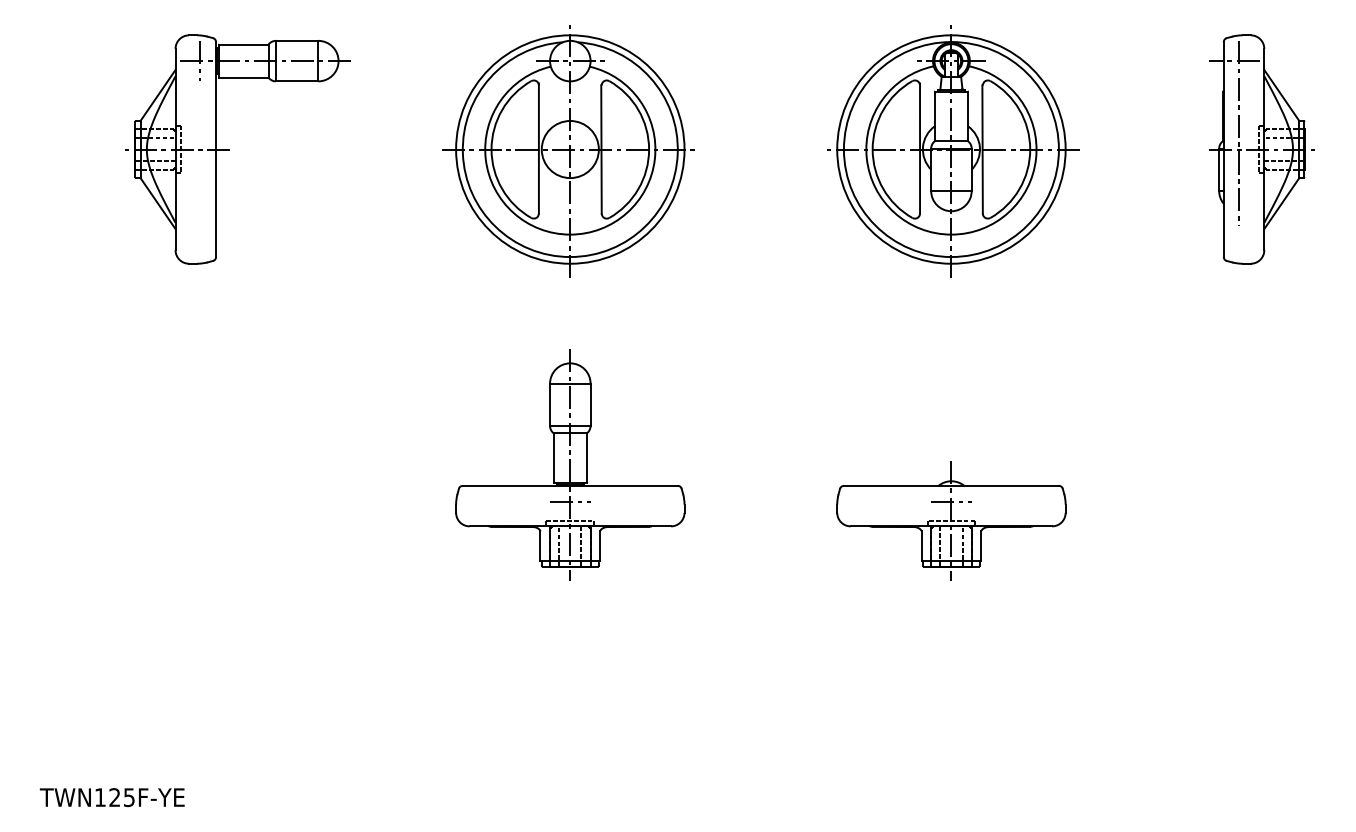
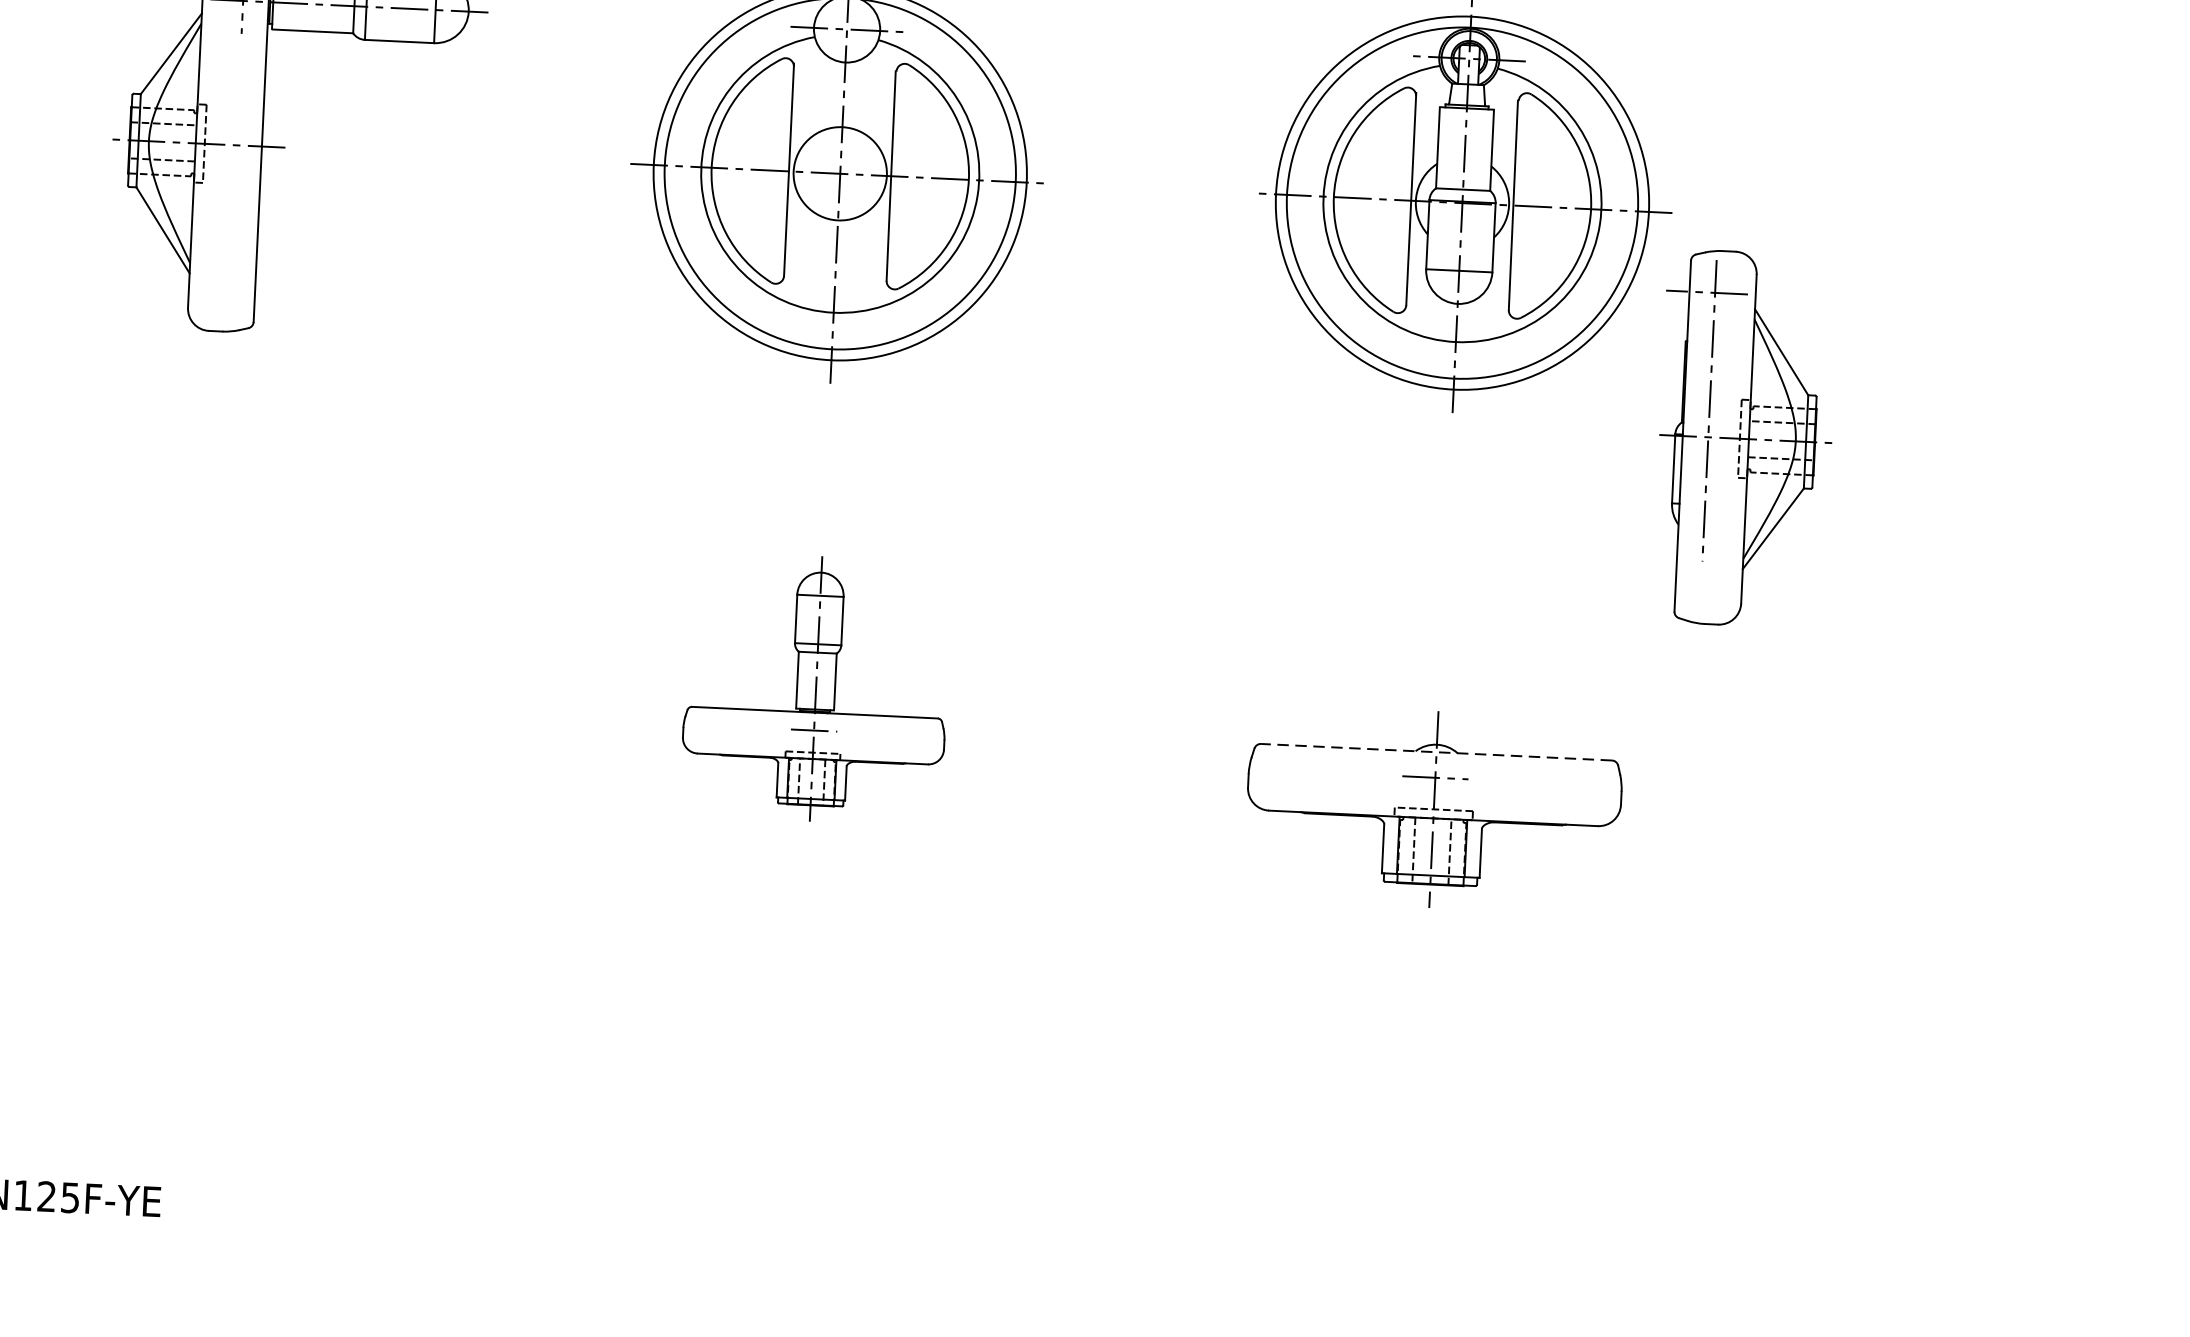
part: (1261, 149) -> (1744, 438), moved
part: (570, 464) -> (816, 688), size x0.7
line: (950, 485) -> (1435, 751), solid -> dashed

